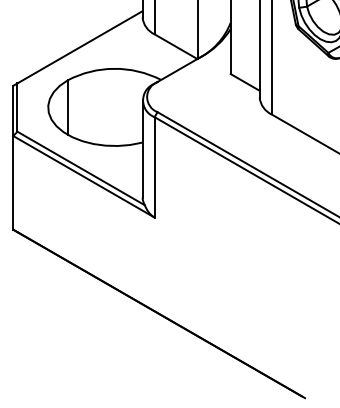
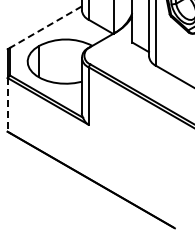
line: (79, 47) -> (45, 27), solid -> dashed
line: (13, 182) -> (7, 104), solid -> dashed

